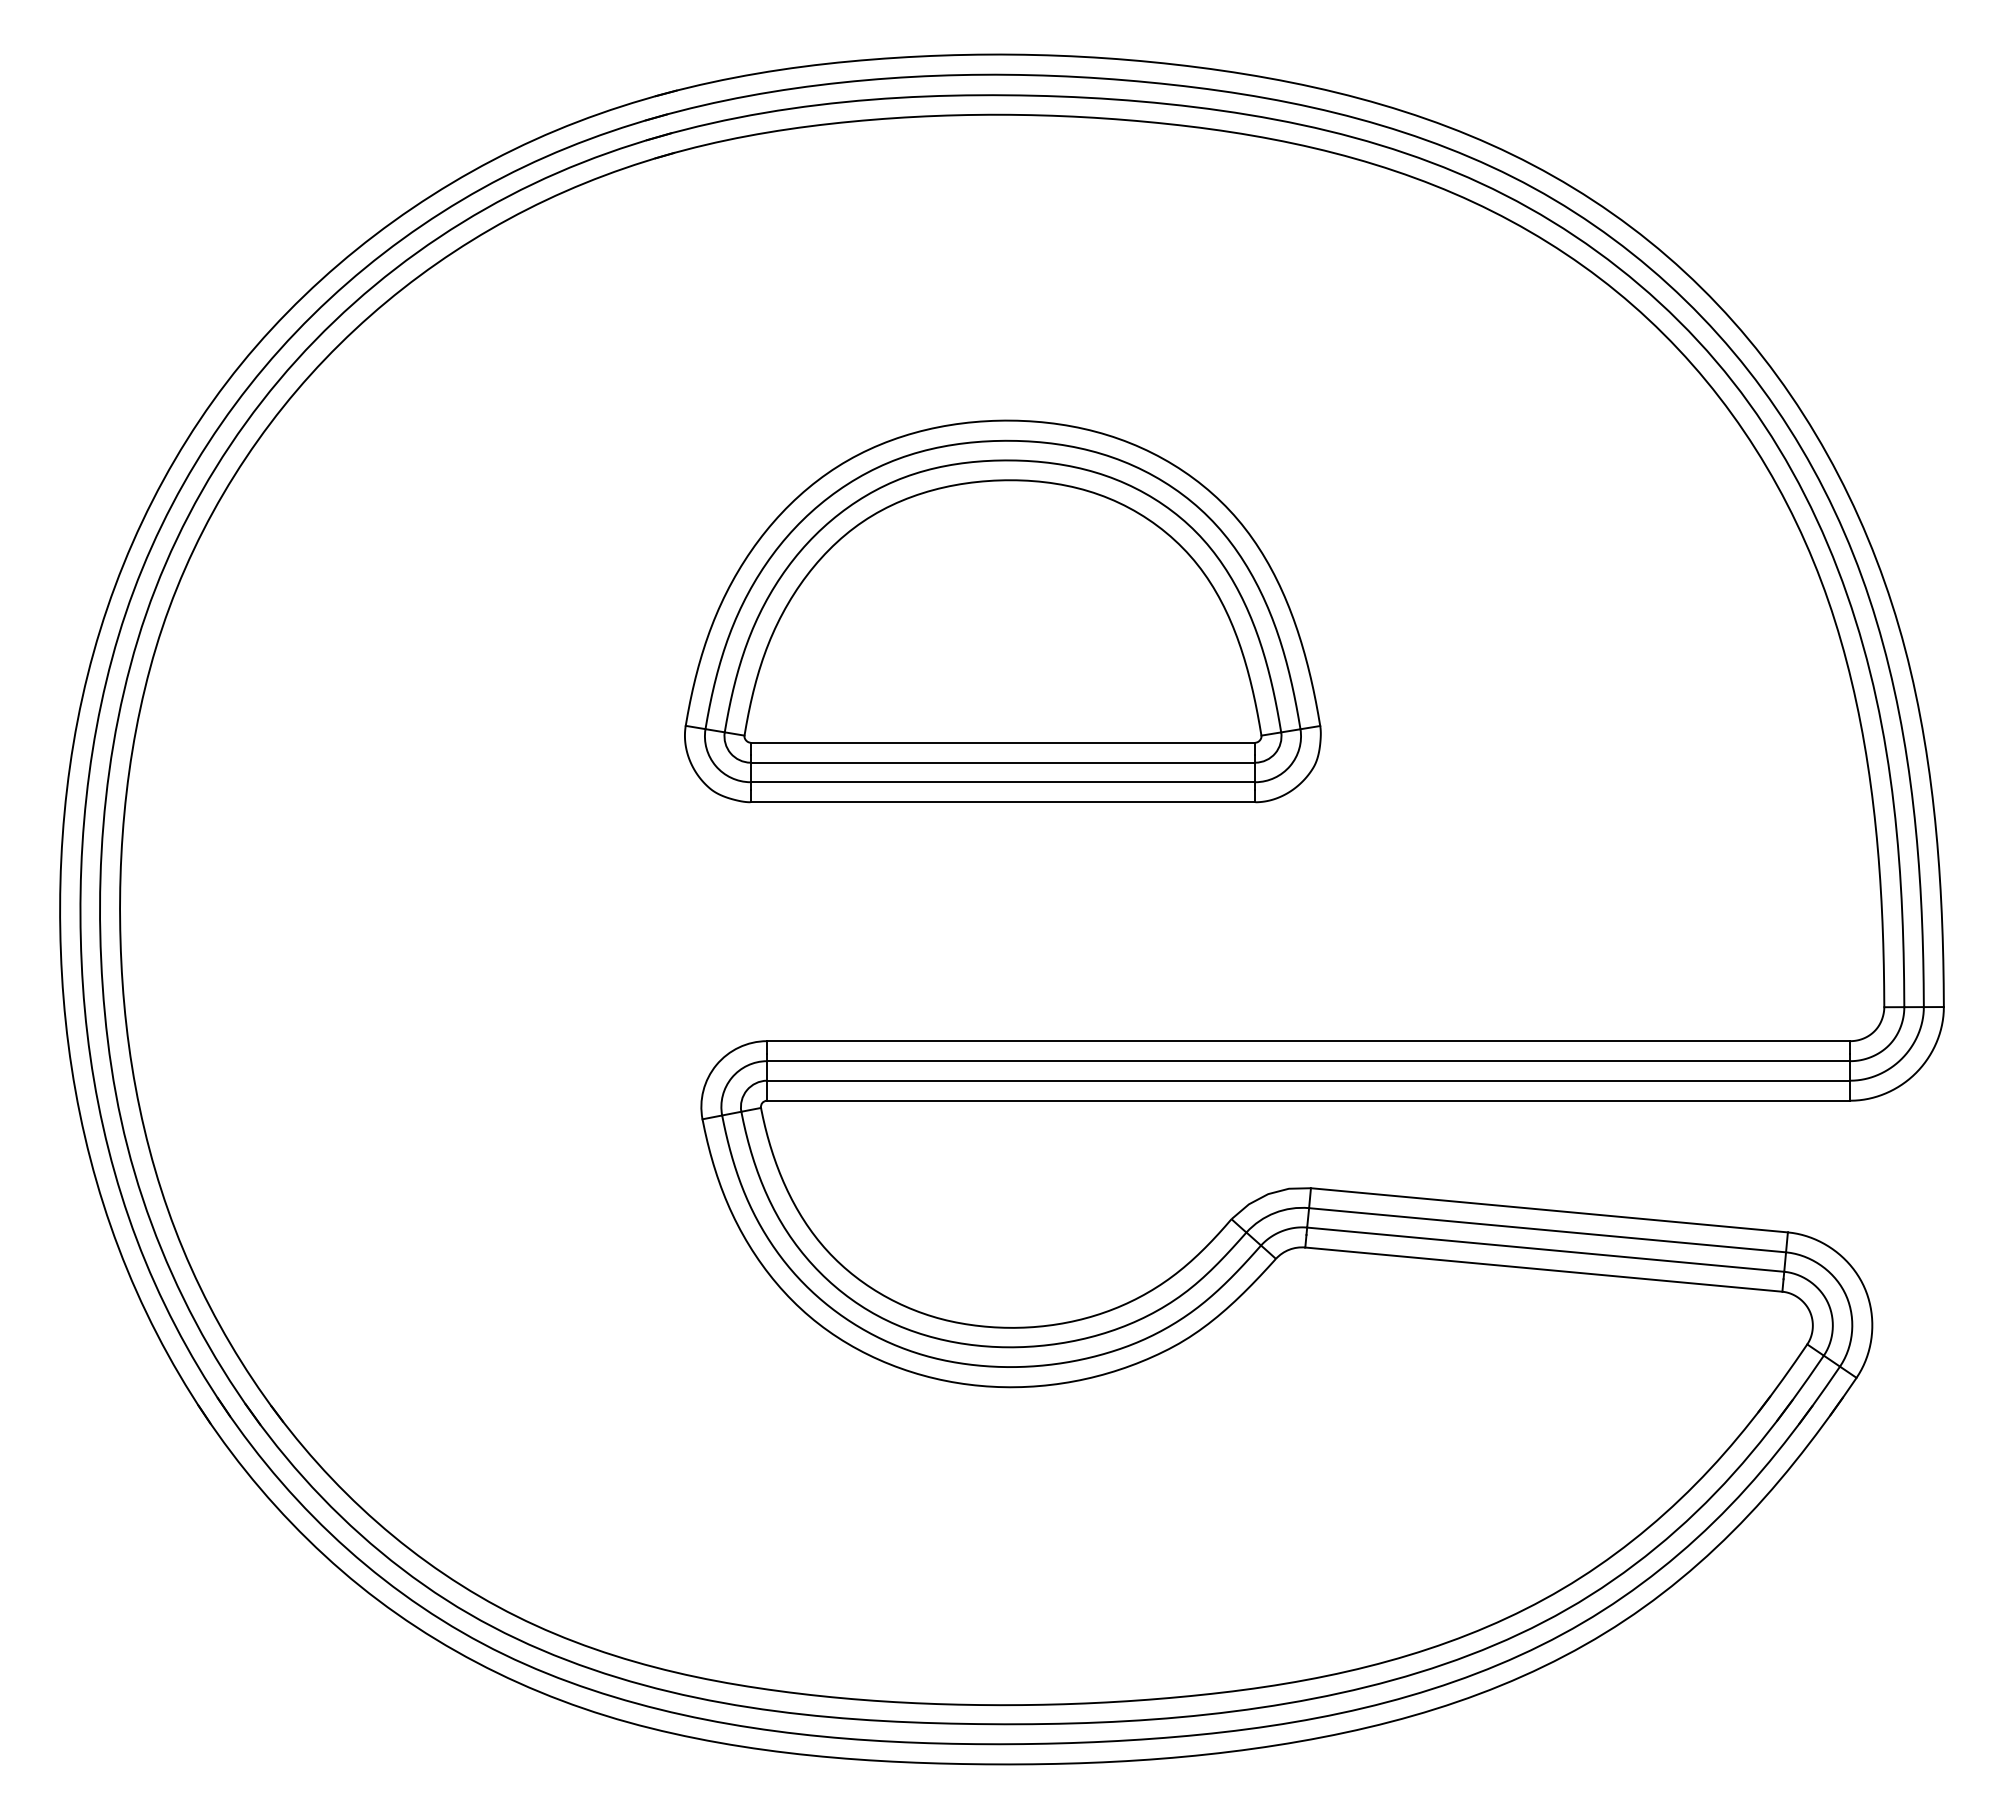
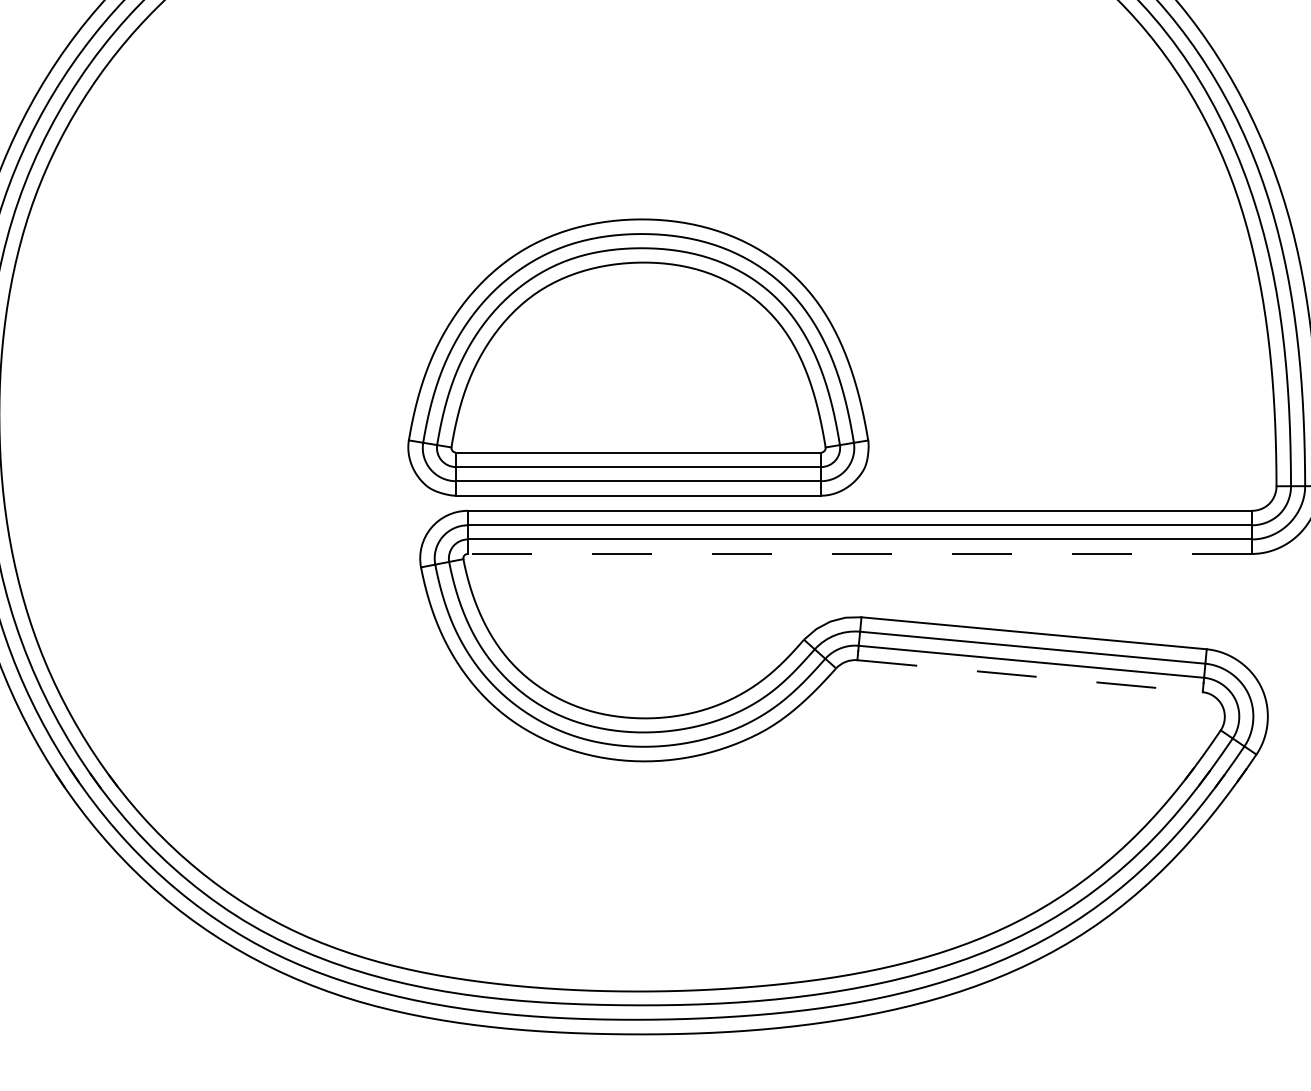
part: (1002, 611) -> (638, 357), moved
line: (1308, 1100) -> (859, 553), solid -> dashed
line: (1543, 1269) -> (1029, 676), solid -> dashed

